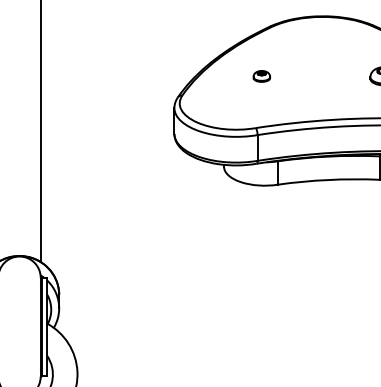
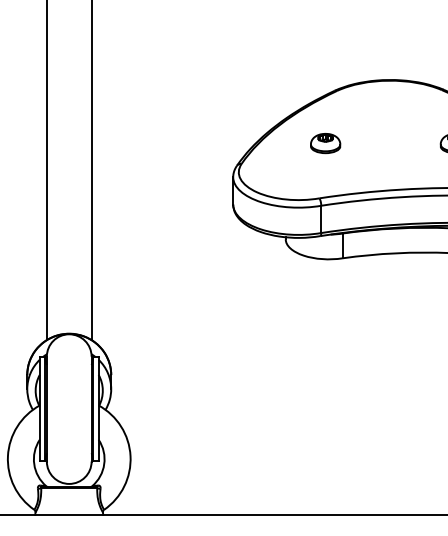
part: (261, 76) -> (325, 143), size x1.67

